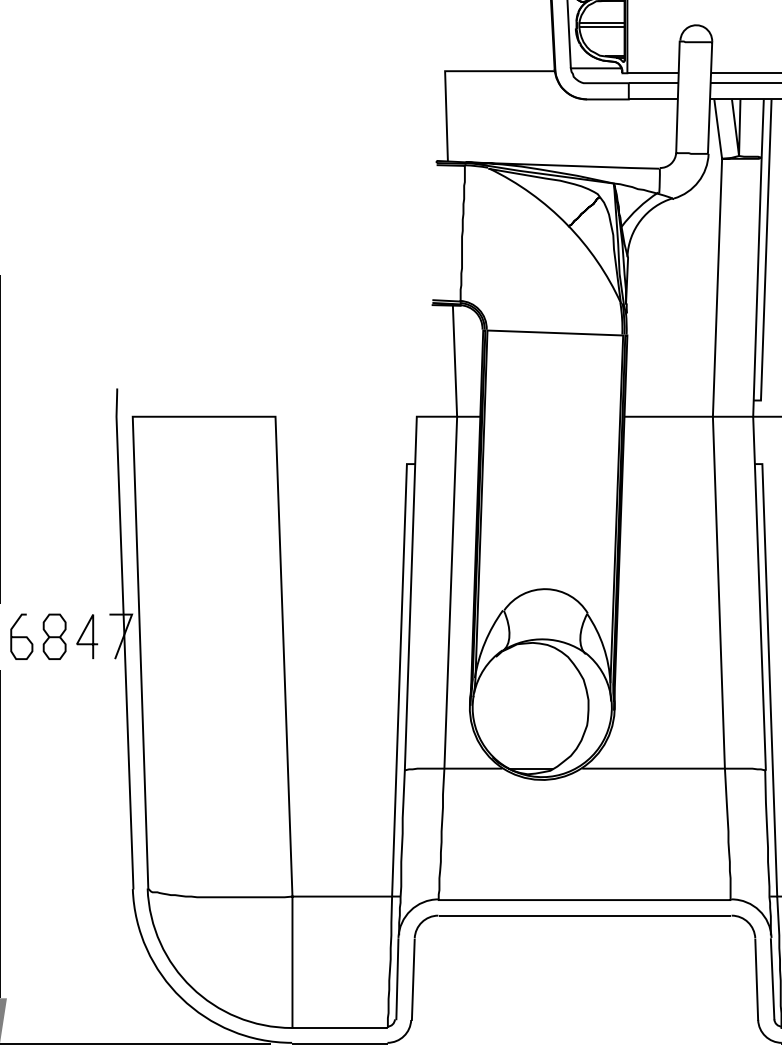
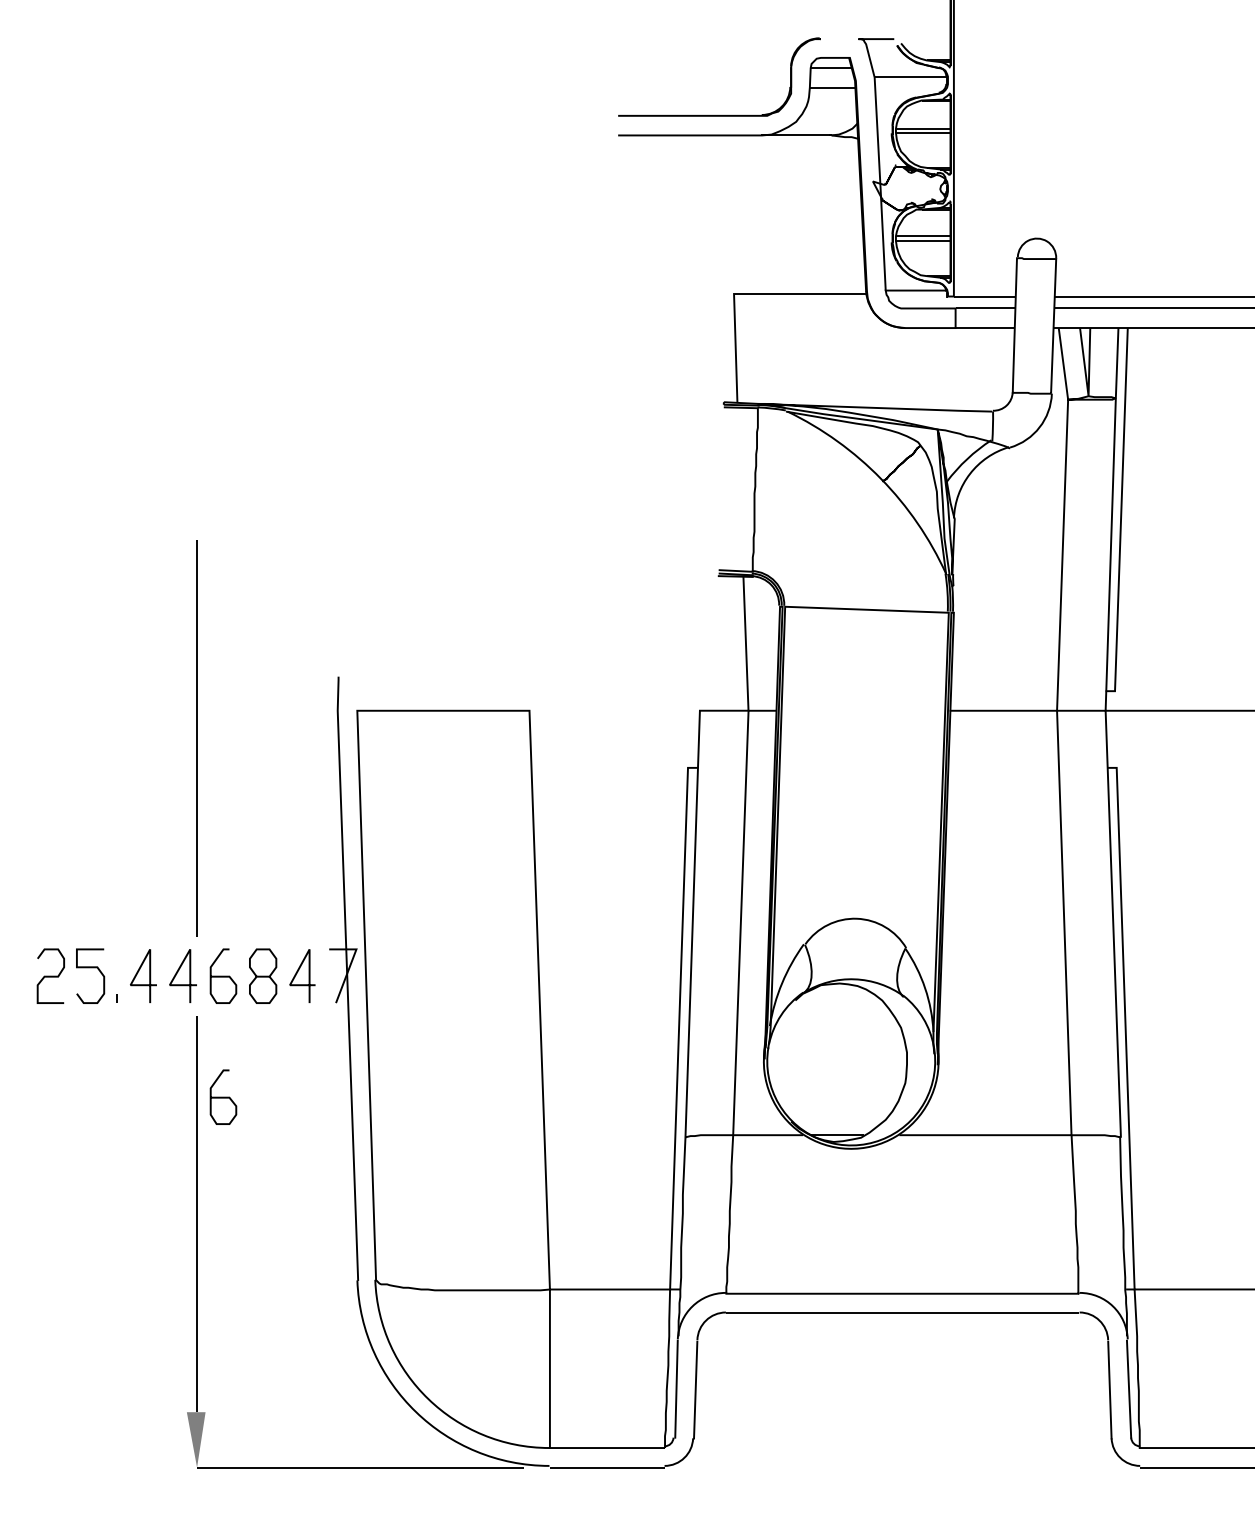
curve: (21, 736) -> (223, 1096), added

